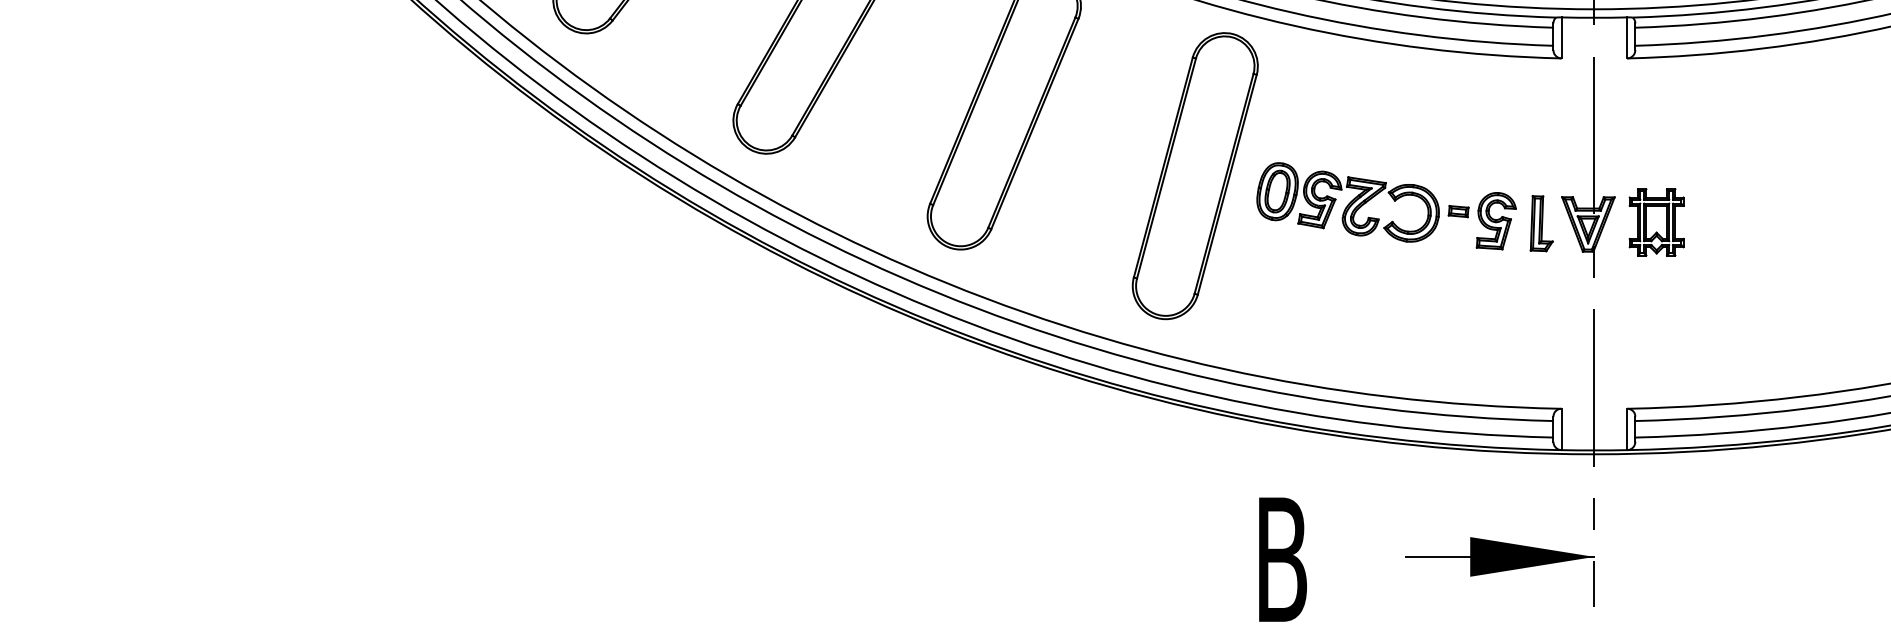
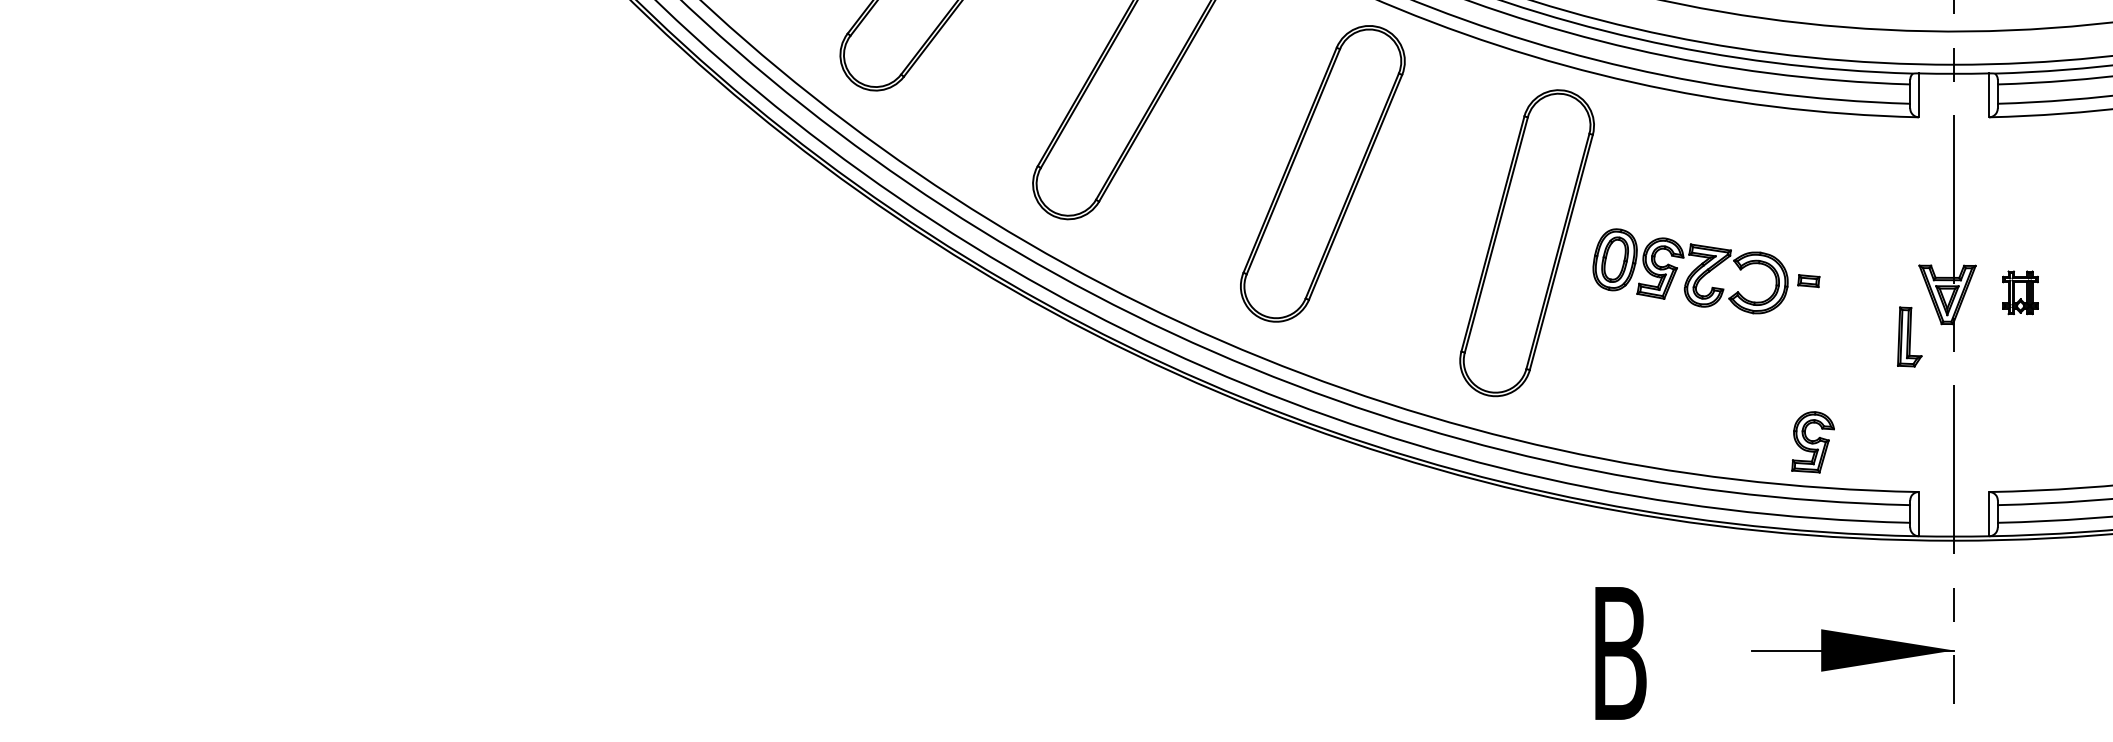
part: (1495, 221) -> (1812, 442), moved
part: (1656, 222) -> (2020, 292), size x0.6
part: (1541, 223) -> (1909, 336), moved

